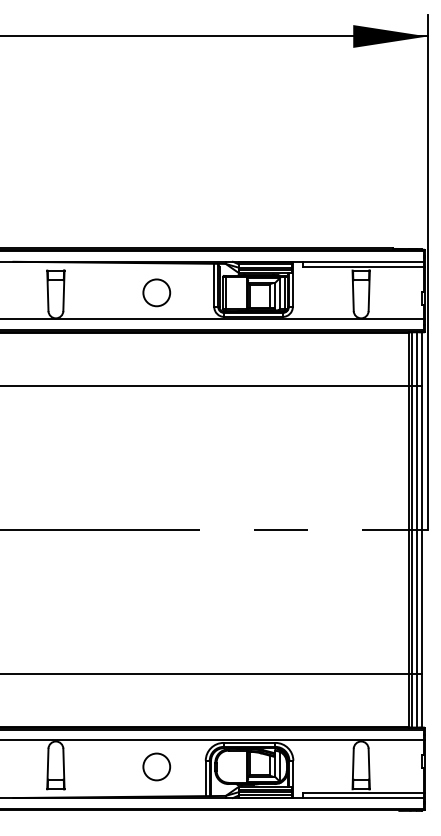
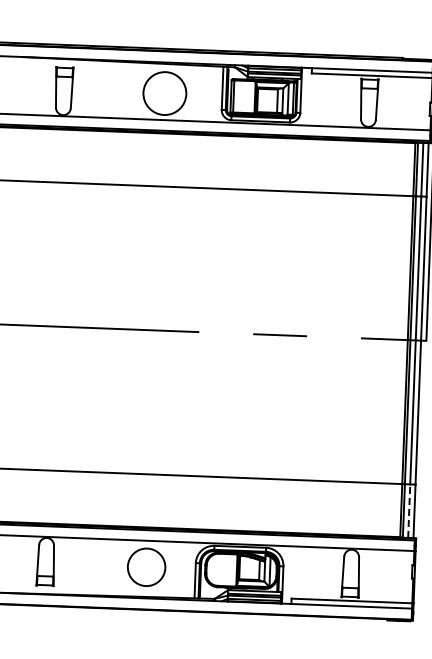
circle: (156, 292) -> (164, 93), size x1.6
line: (416, 700) -> (408, 510), solid -> dashed
circle: (156, 766) -> (146, 566), size x1.4

